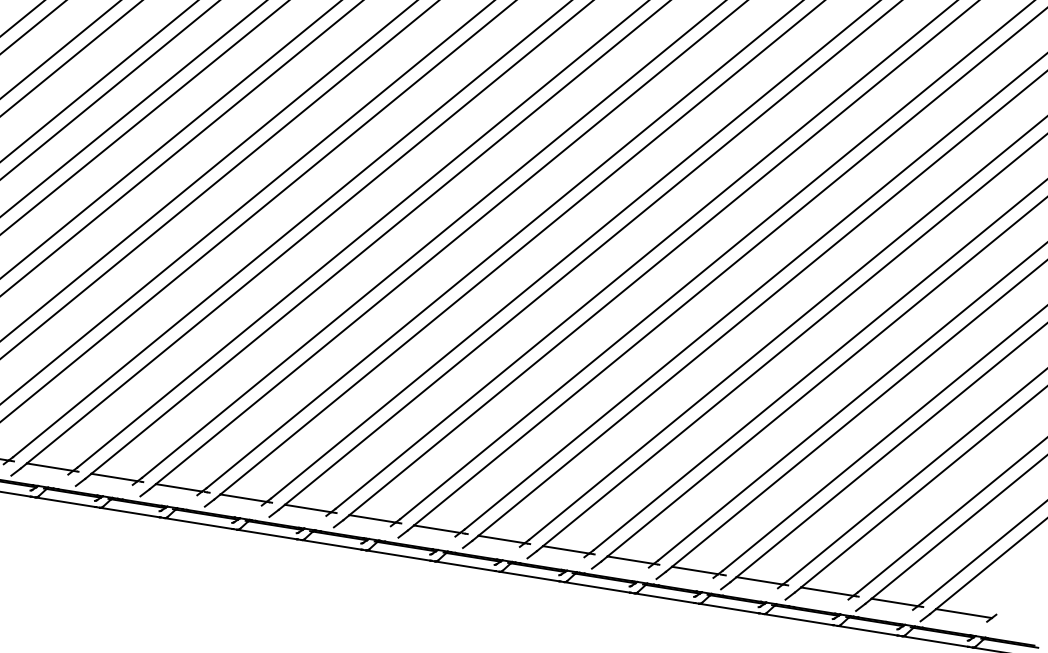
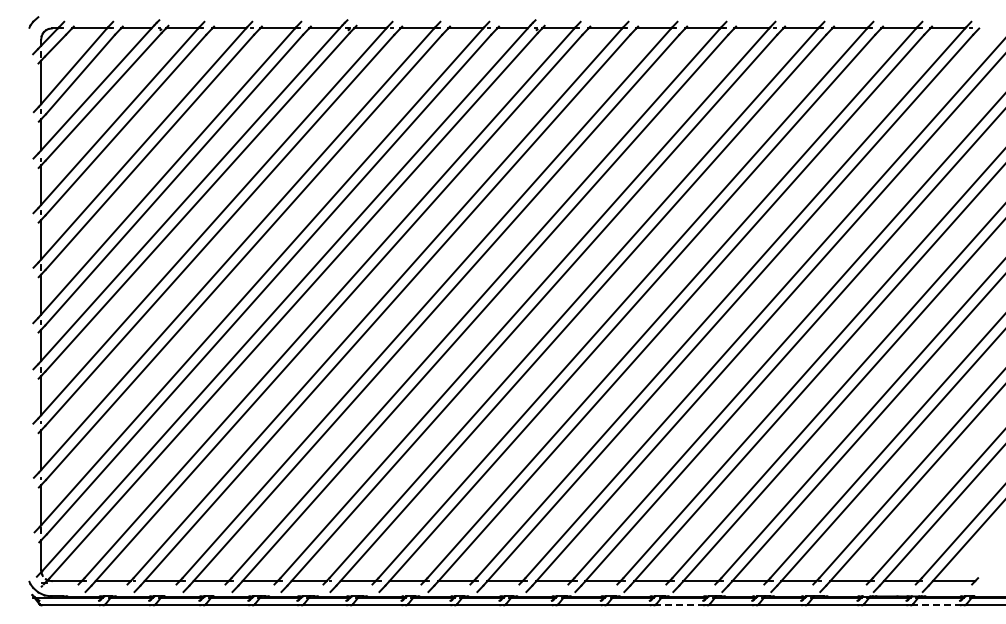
line: (597, 587) -> (679, 605), solid -> dashed
line: (934, 641) -> (935, 605), solid -> dashed

